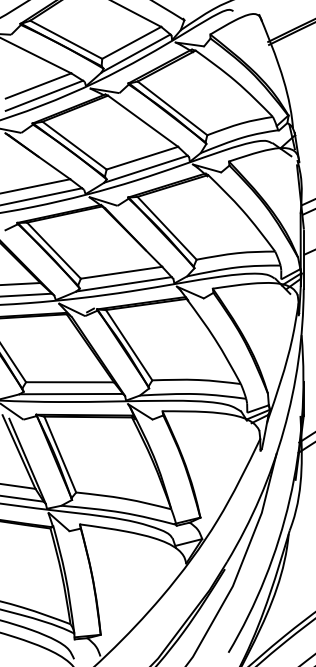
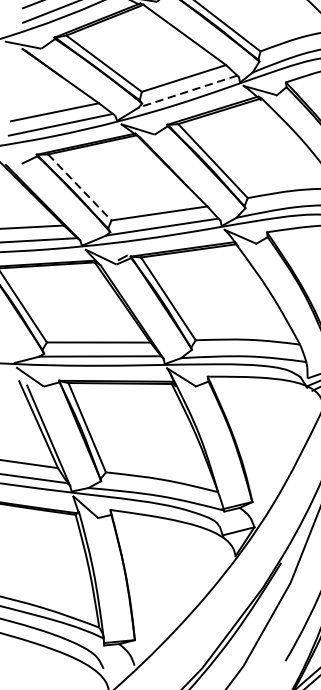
line: (145, 169) -> (187, 91), solid -> dashed
line: (54, 250) -> (80, 187), solid -> dashed

